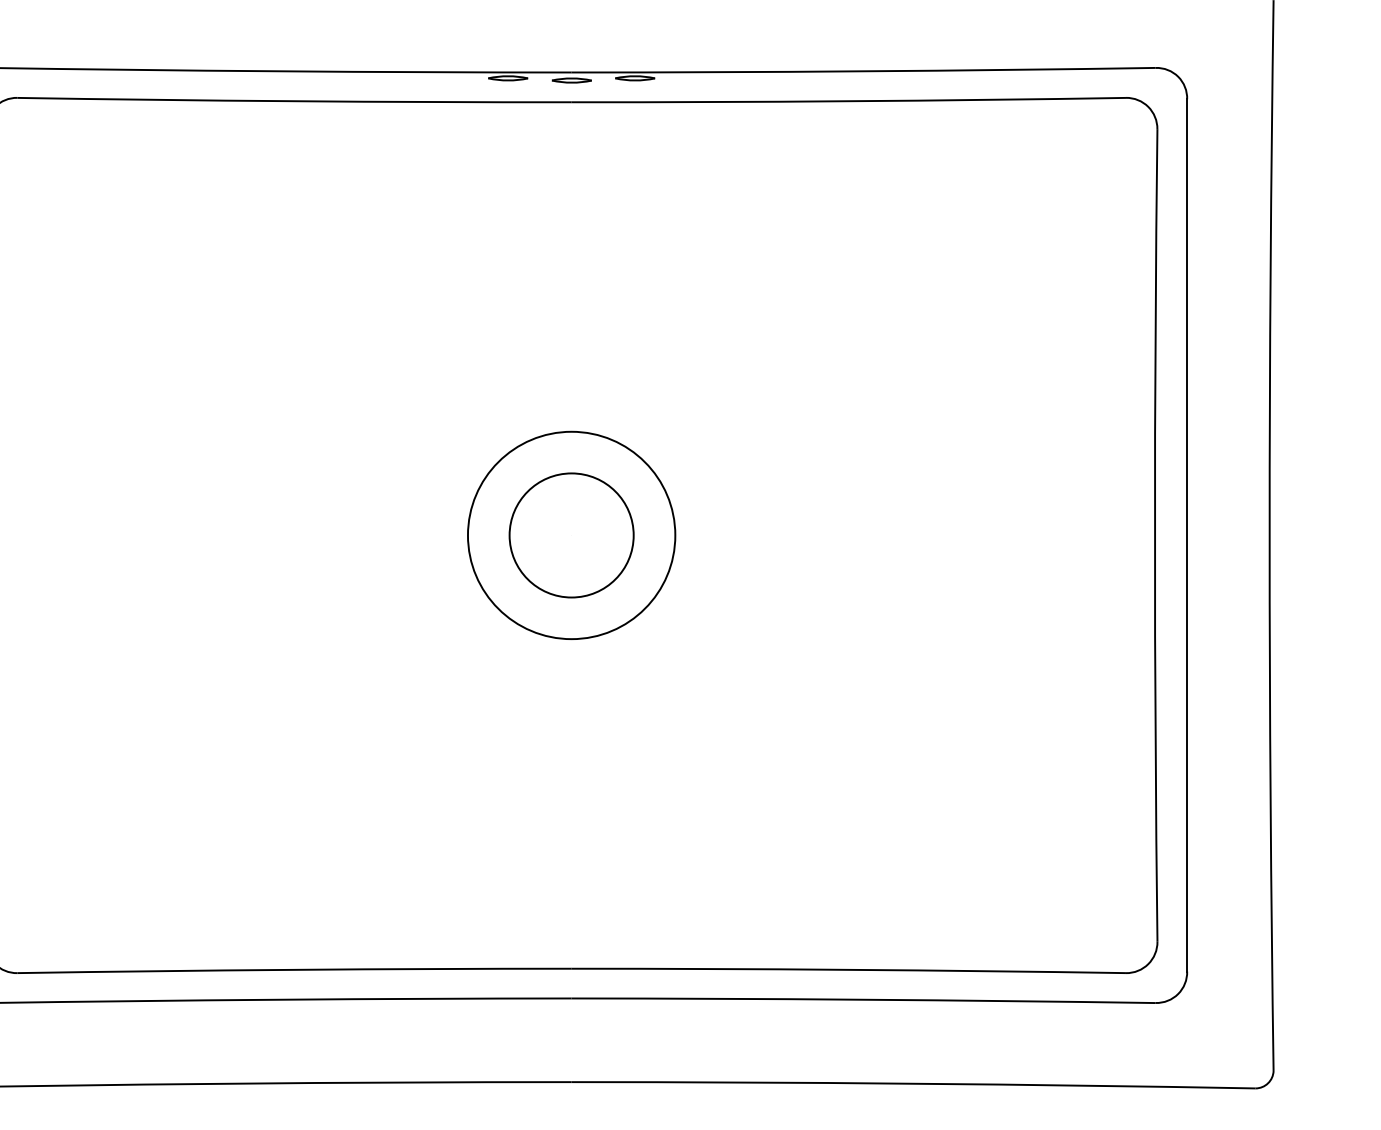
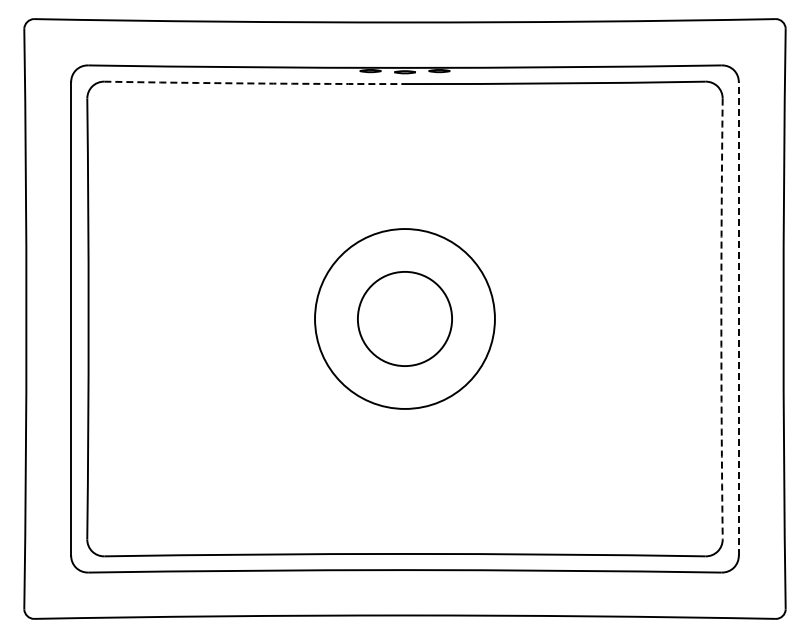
arc: (294, 101) -> (254, 83), solid -> dashed
circle: (570, 534) -> (404, 318), size x1.4
circle: (570, 534) -> (404, 318), size x1.6
arc: (1155, 534) -> (721, 318), solid -> dashed
line: (1186, 534) -> (738, 318), solid -> dashed

